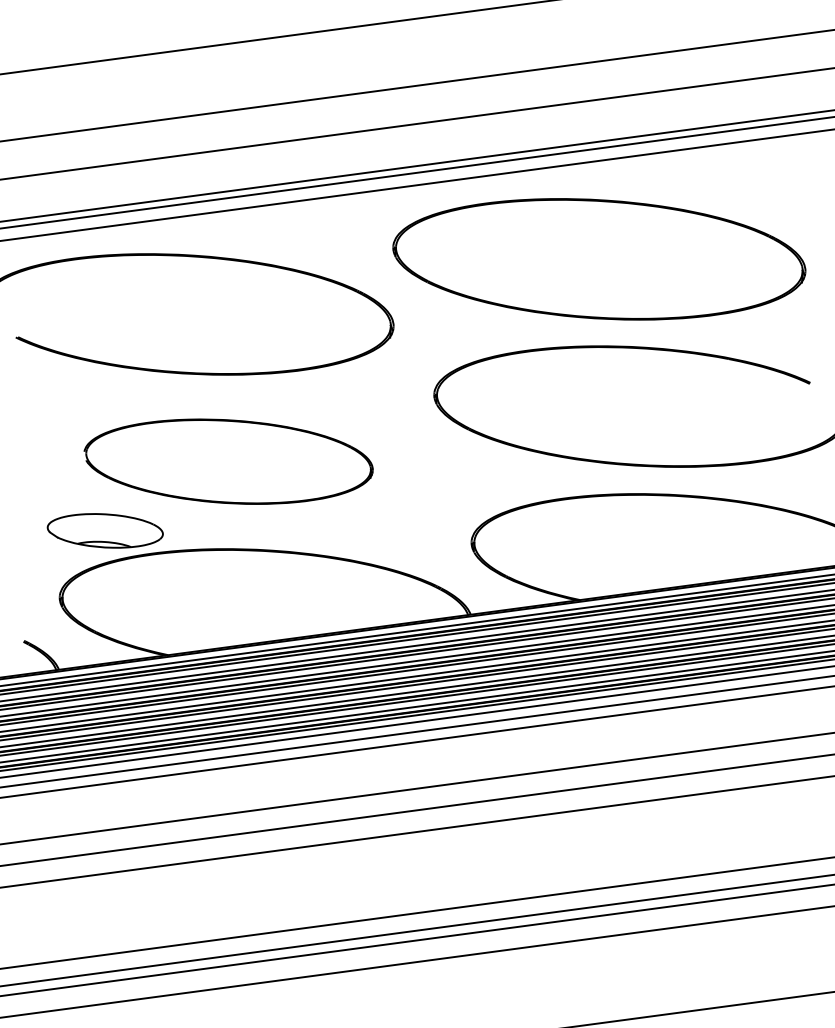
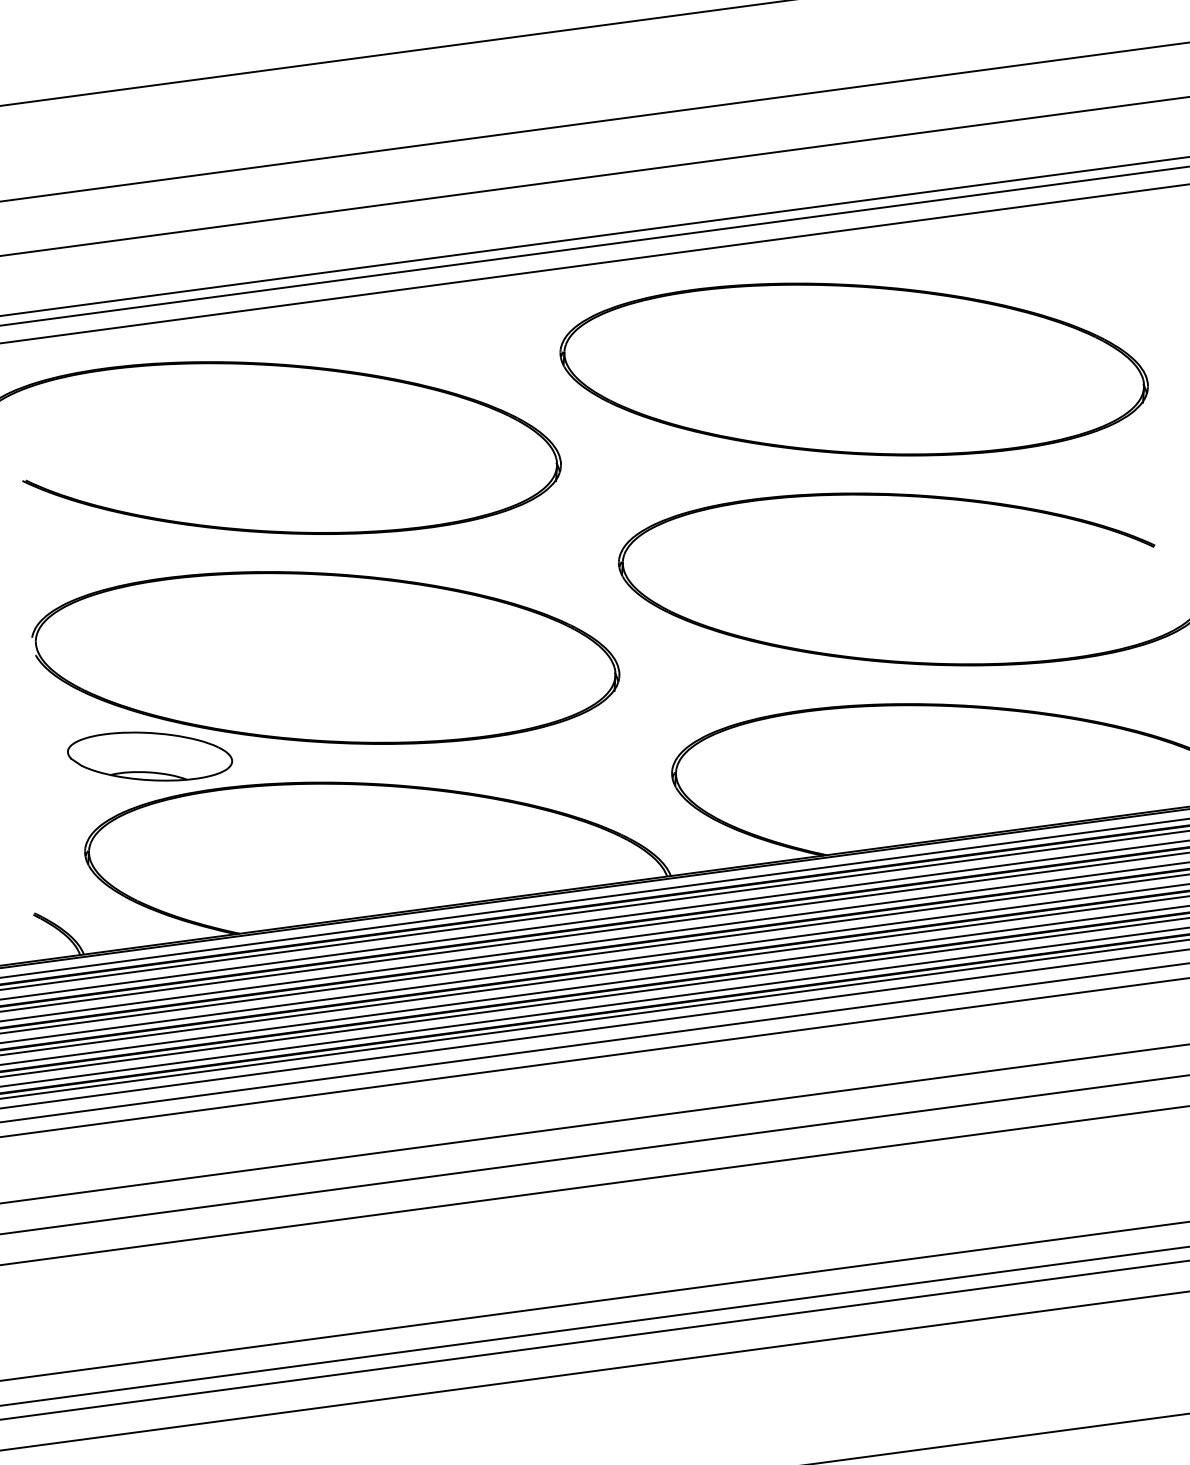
part: (228, 461) -> (325, 657), size x1.43

